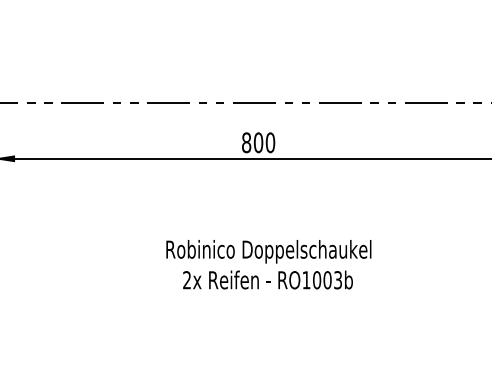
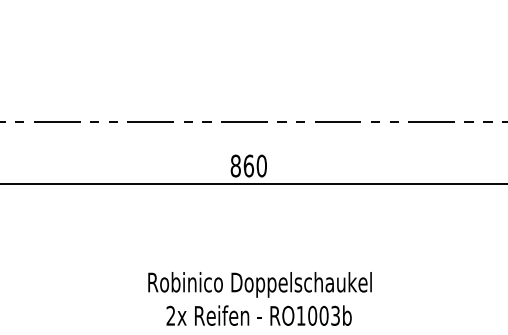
text: (258, 142) -> (248, 165), 800 -> 860

